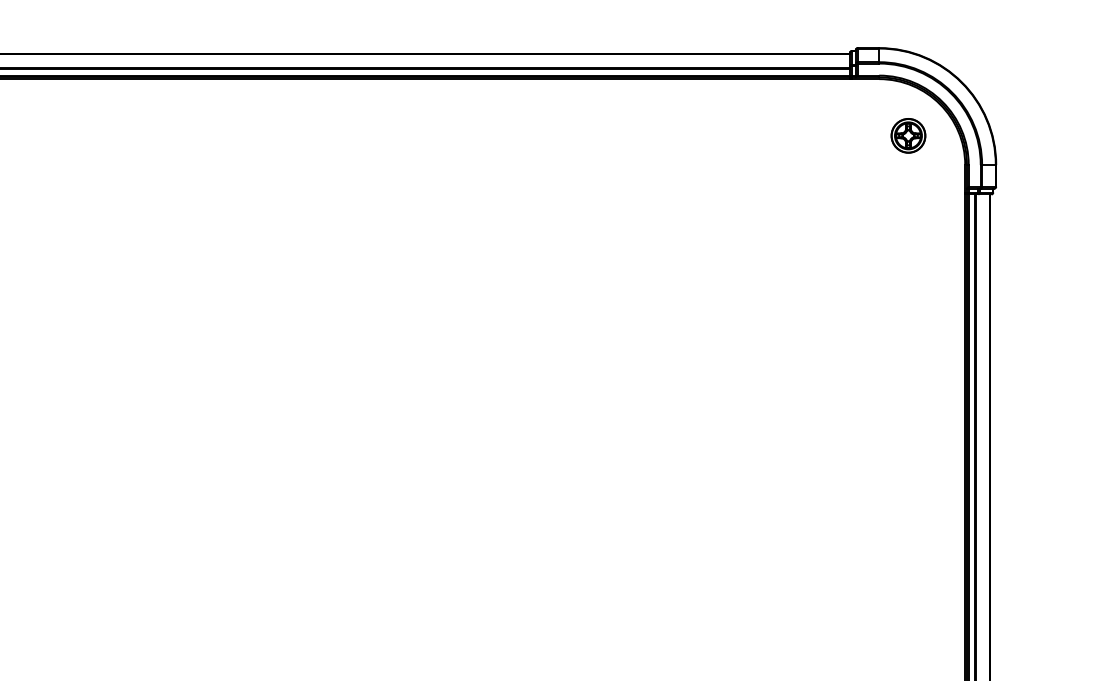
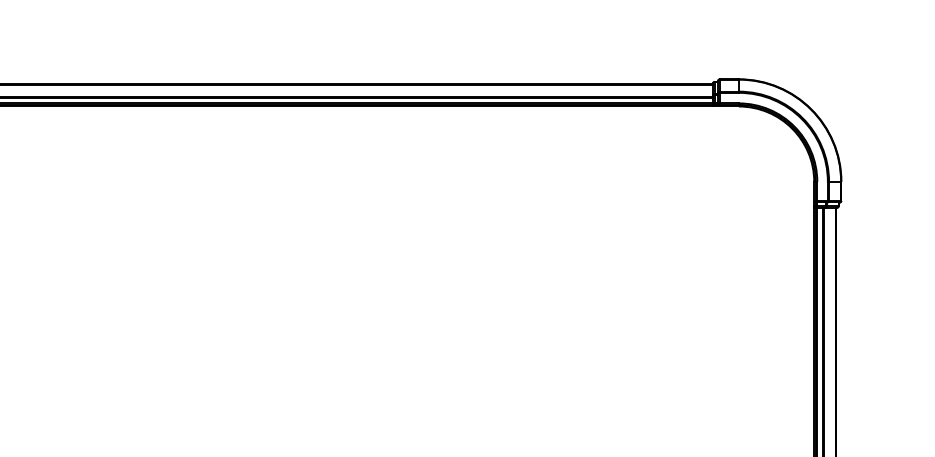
part: (908, 135) -> (764, 155), removed

